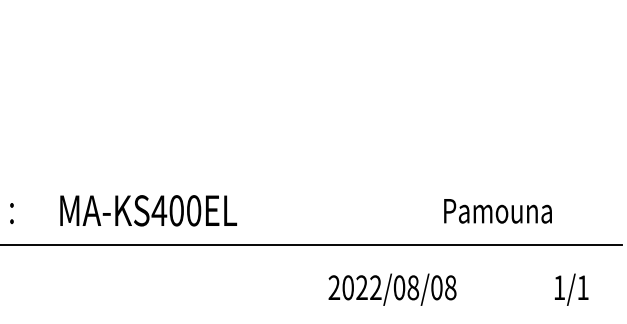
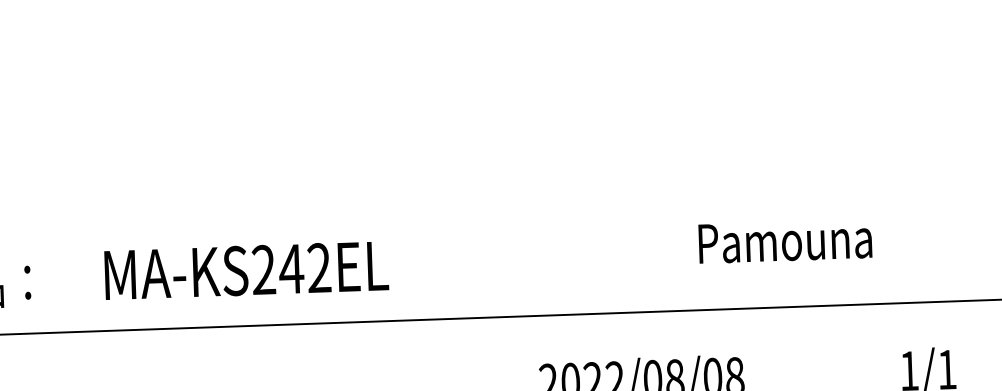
text: (176, 210) -> (291, 268), MA-KS400EL -> MA-KS242EL
text: (497, 211) -> (784, 241), moved

